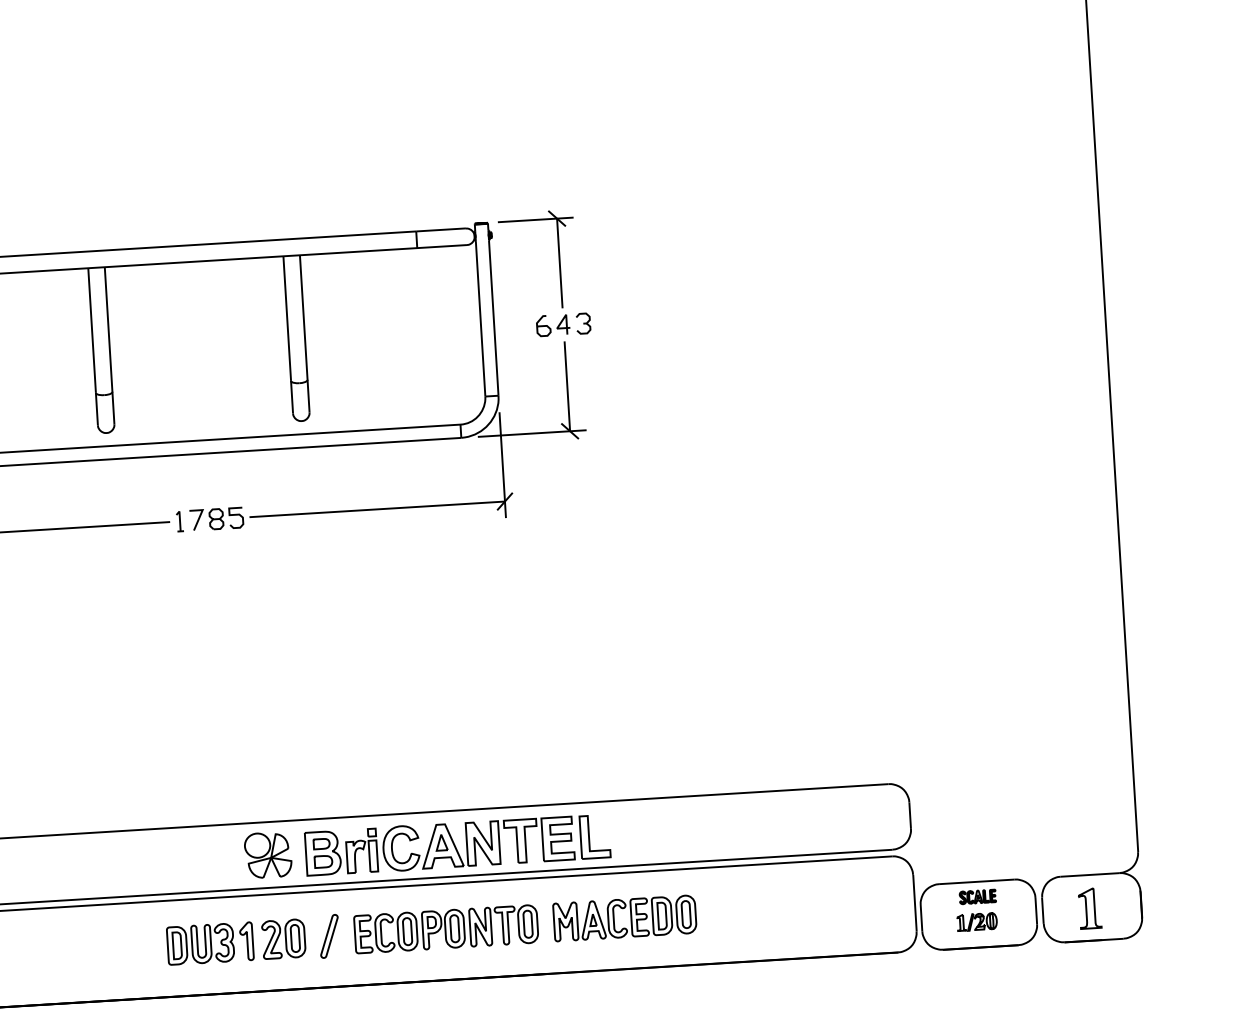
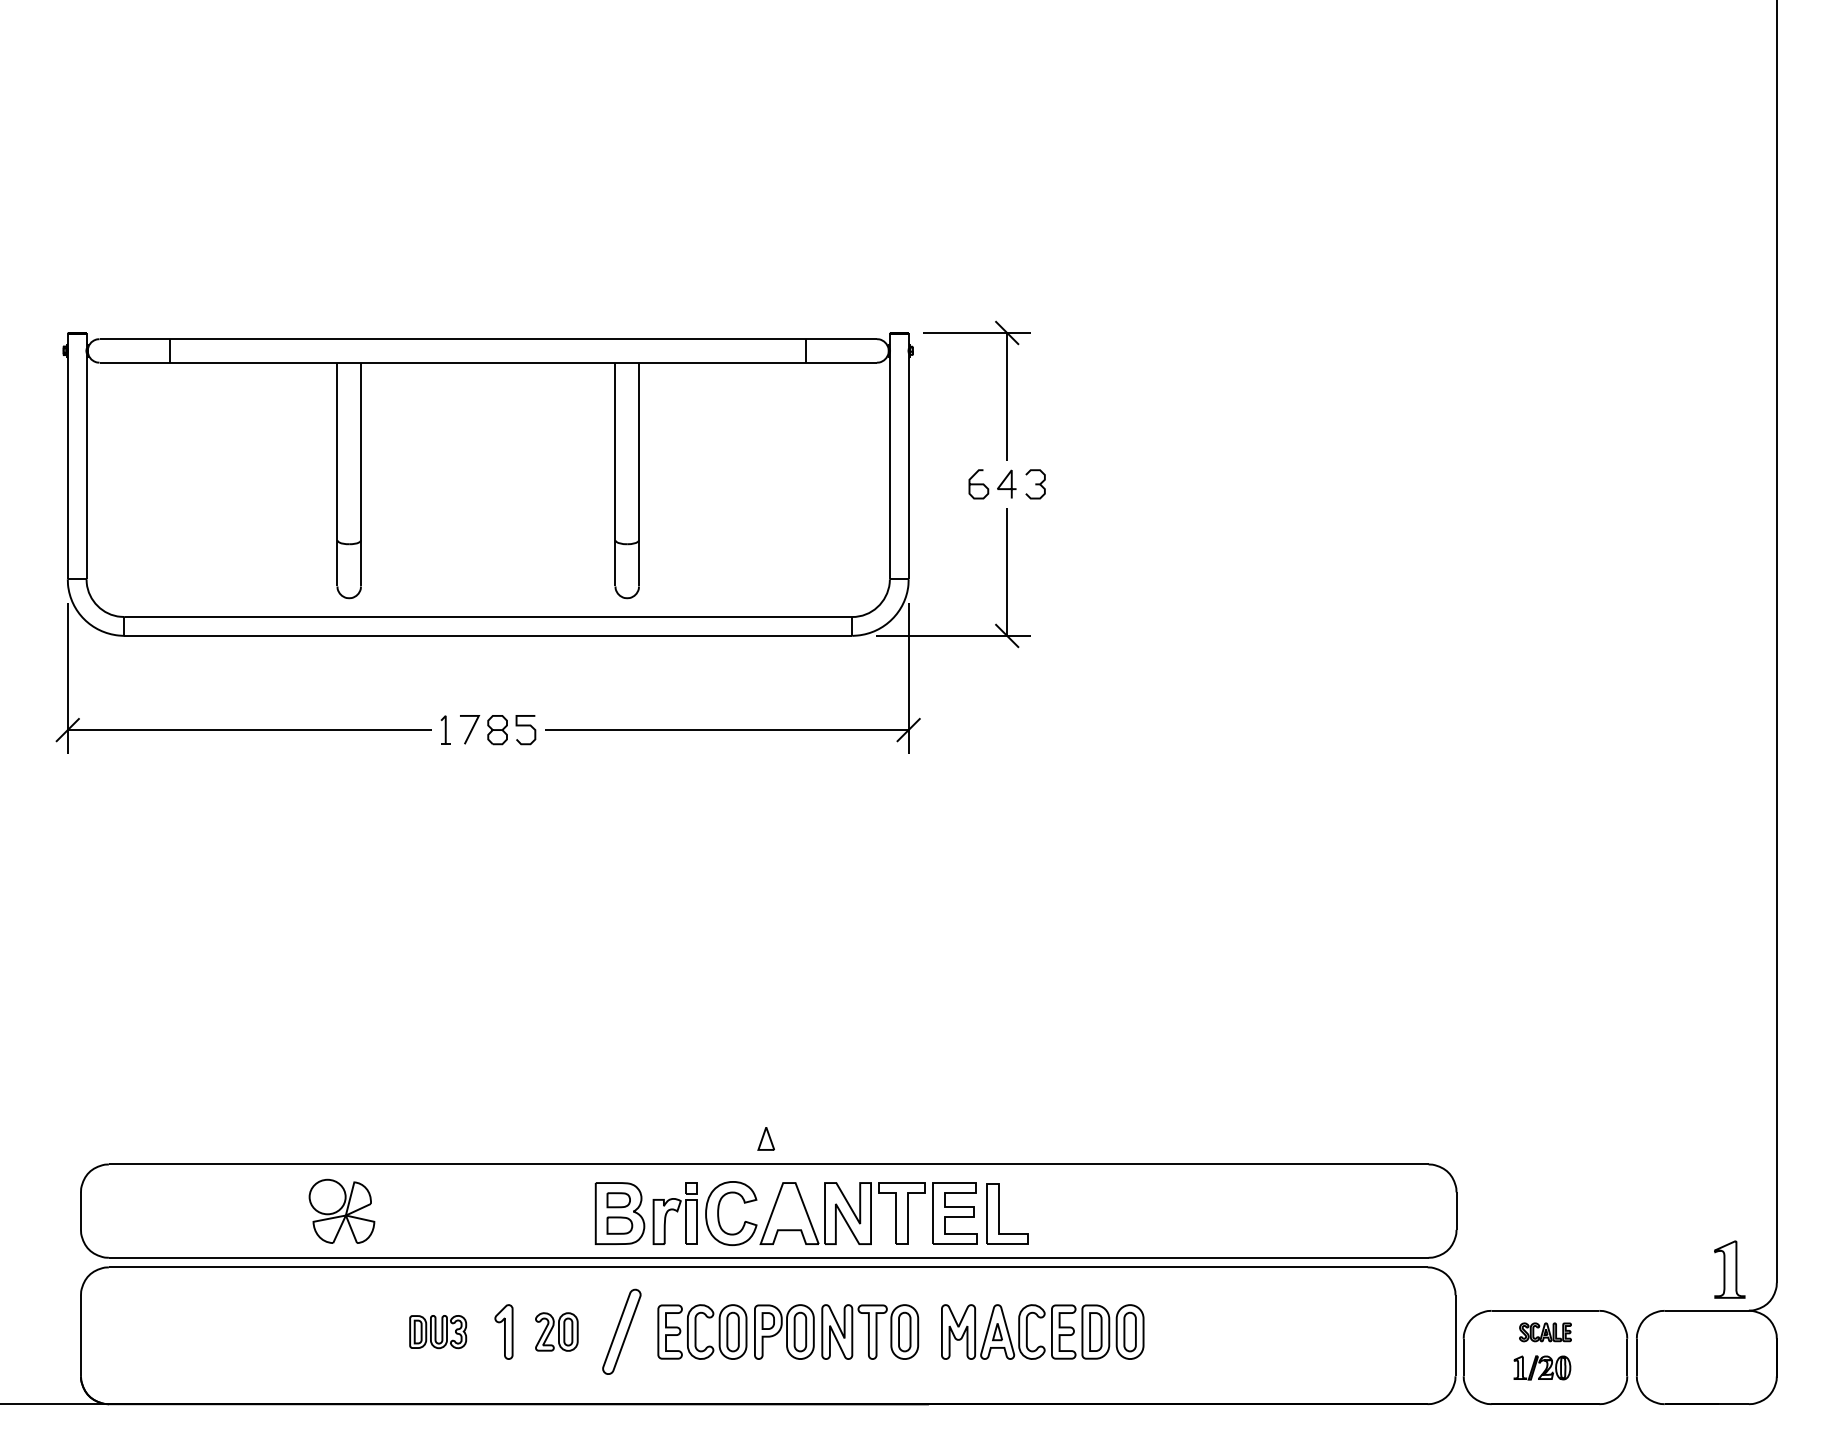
part: (441, 842) -> (765, 1138), moved
part: (267, 854) -> (341, 1210), moved
part: (1089, 908) -> (1729, 1269), moved
part: (329, 936) -> (621, 1332), size x1.4
part: (283, 938) -> (556, 1331), size x0.7
part: (200, 943) -> (437, 1331), size x0.6

